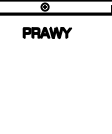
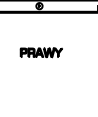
part: (46, 32) -> (40, 52), moved

